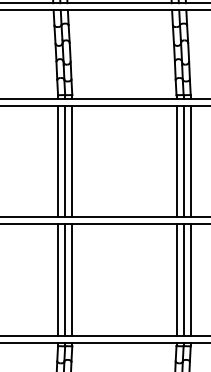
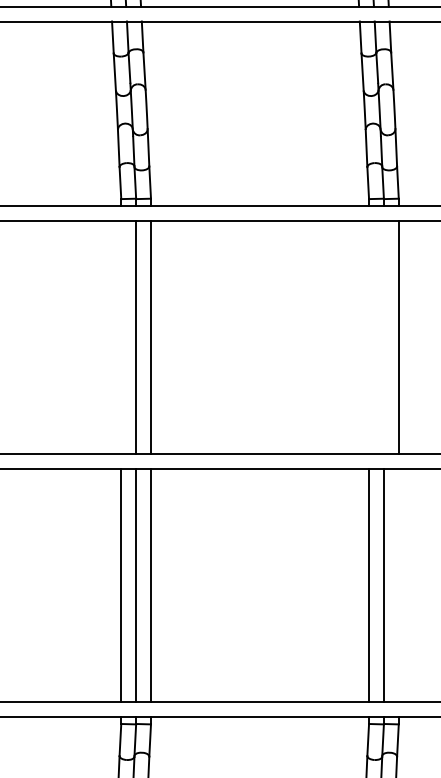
line: (58, 161) -> (122, 337), removed
line: (176, 161) -> (369, 337), removed
line: (183, 161) -> (383, 337), removed
line: (190, 279) -> (398, 584), removed

